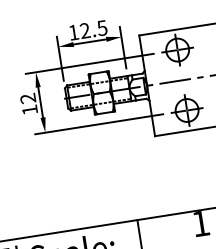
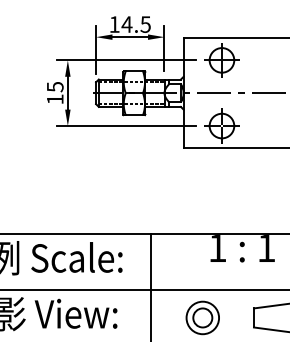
text: (84, 30) -> (126, 24), 12.5 -> 14.5
text: (27, 99) -> (54, 87), 12 -> 15

